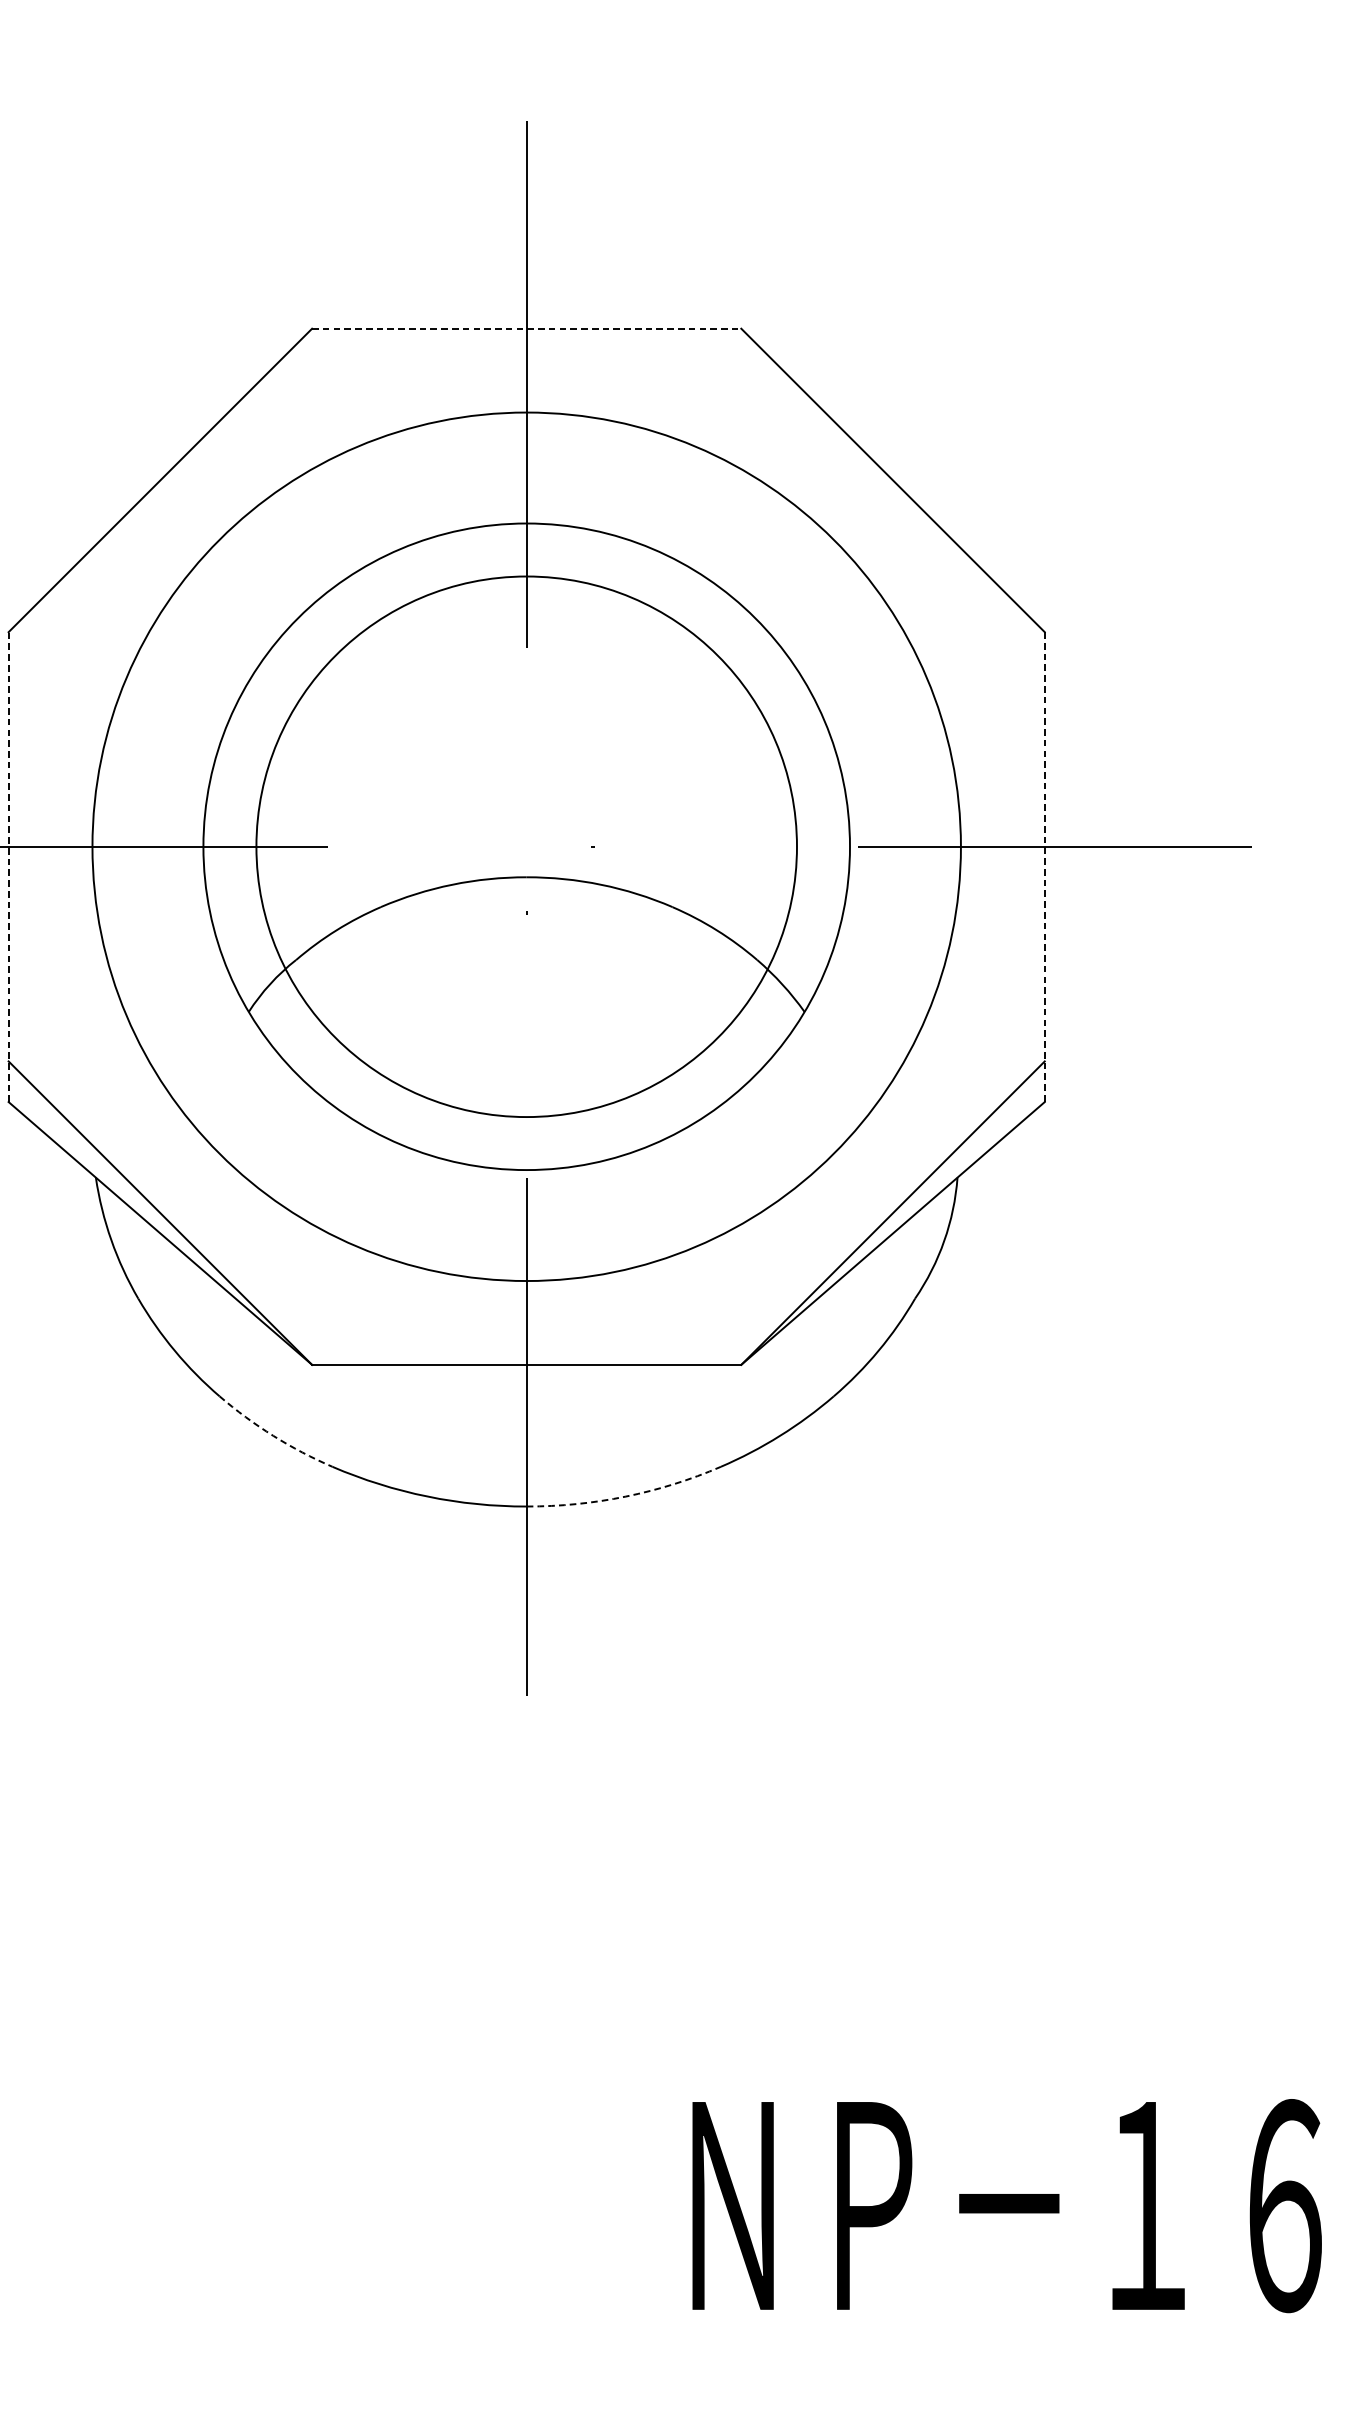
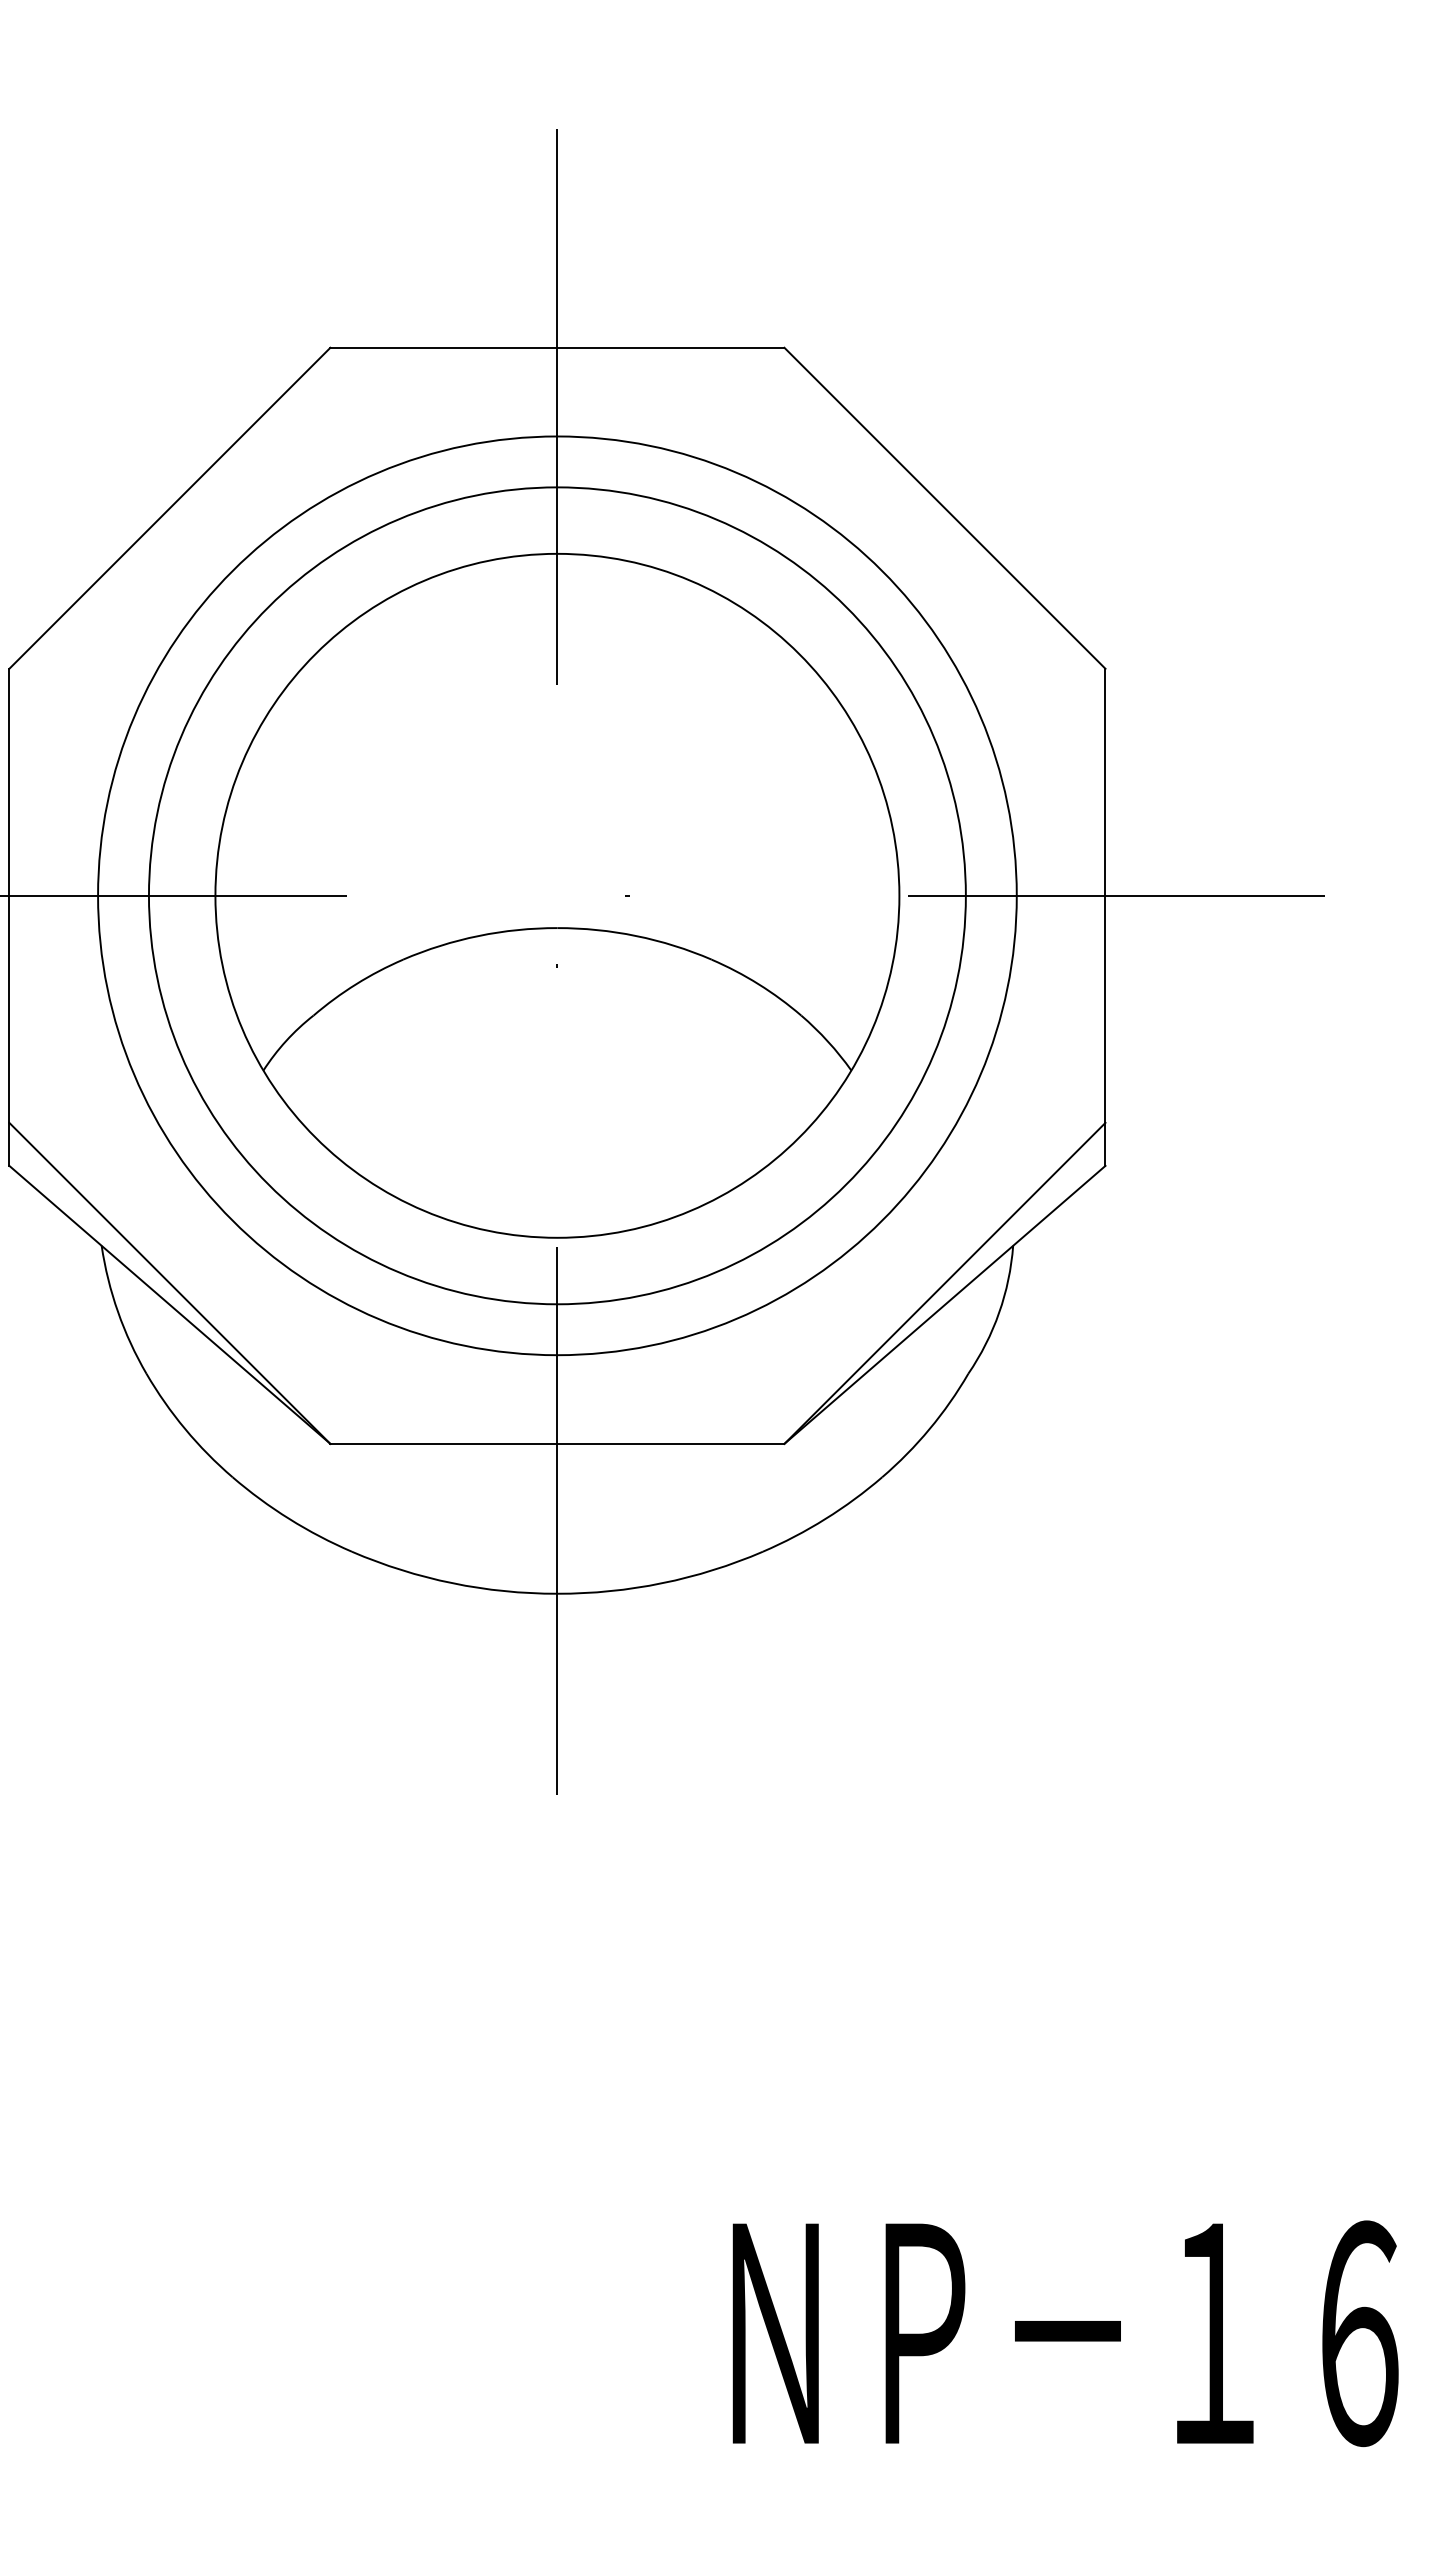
line: (526, 328) -> (557, 347), dashed -> solid
circle: (525, 846) -> (556, 895), size x1.43
line: (8, 867) -> (9, 917), dashed -> solid
line: (1044, 867) -> (1105, 917), dashed -> solid
arc: (273, 1436) -> (289, 1519), dashed -> solid
arc: (626, 1496) -> (662, 1583), dashed -> solid

